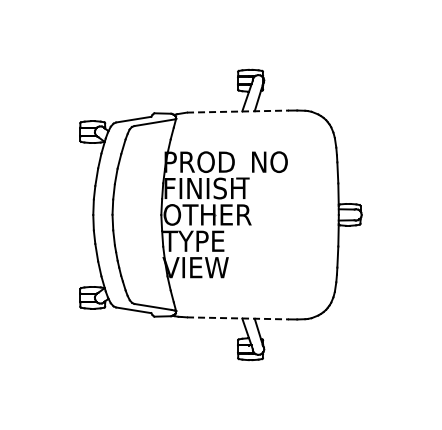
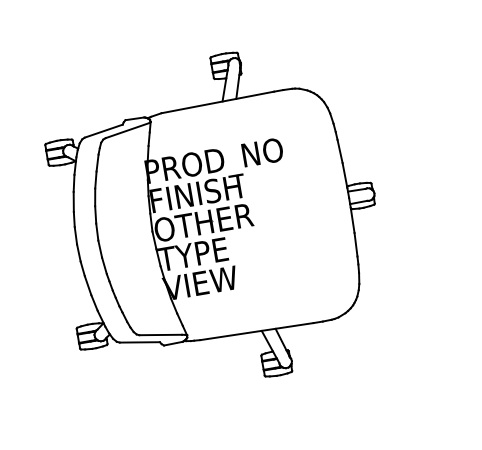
line: (237, 111) -> (217, 102), dashed -> solid
line: (237, 318) -> (256, 331), dashed -> solid

